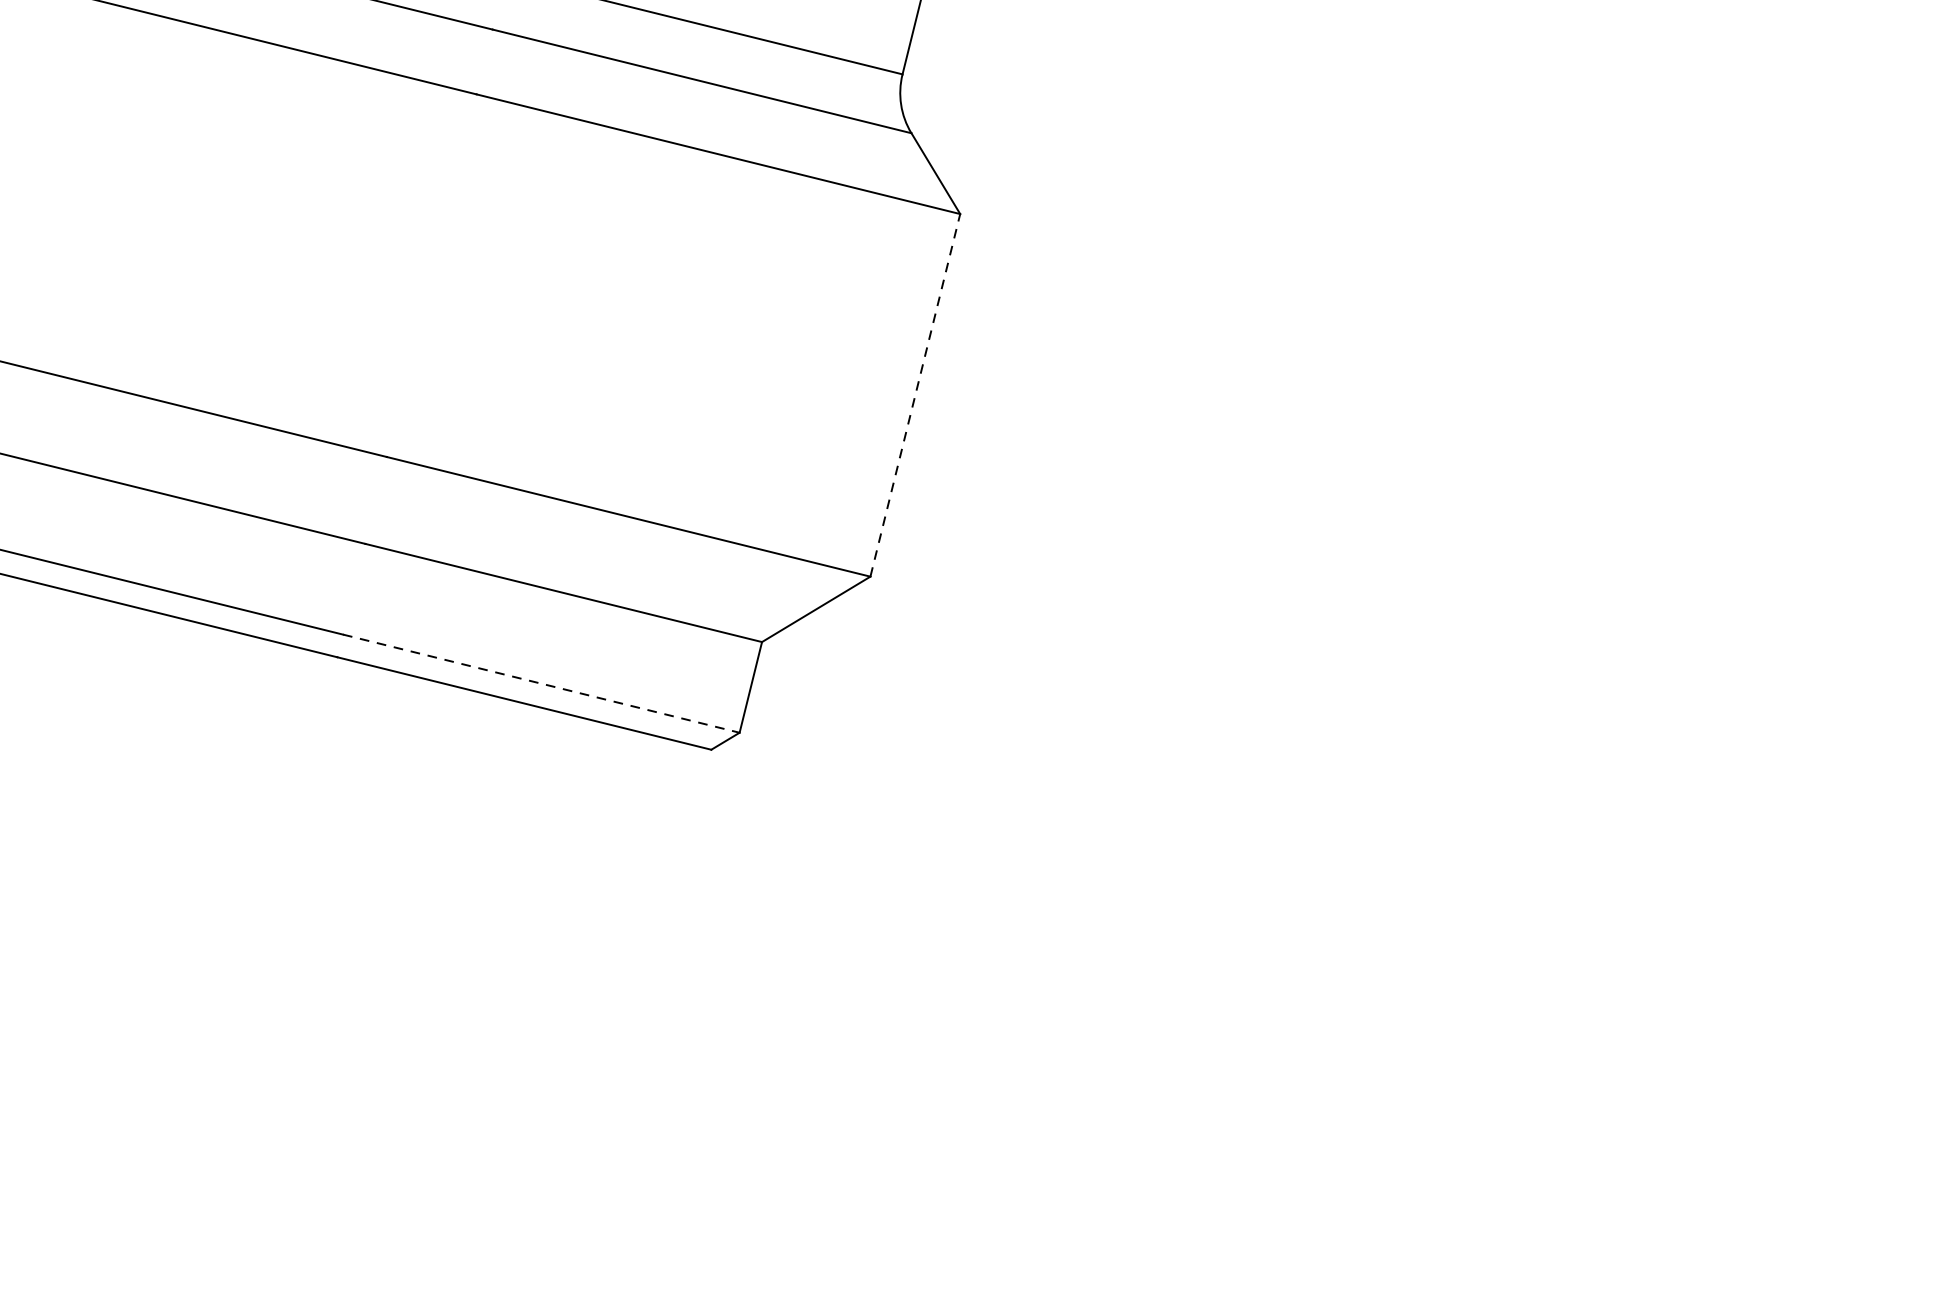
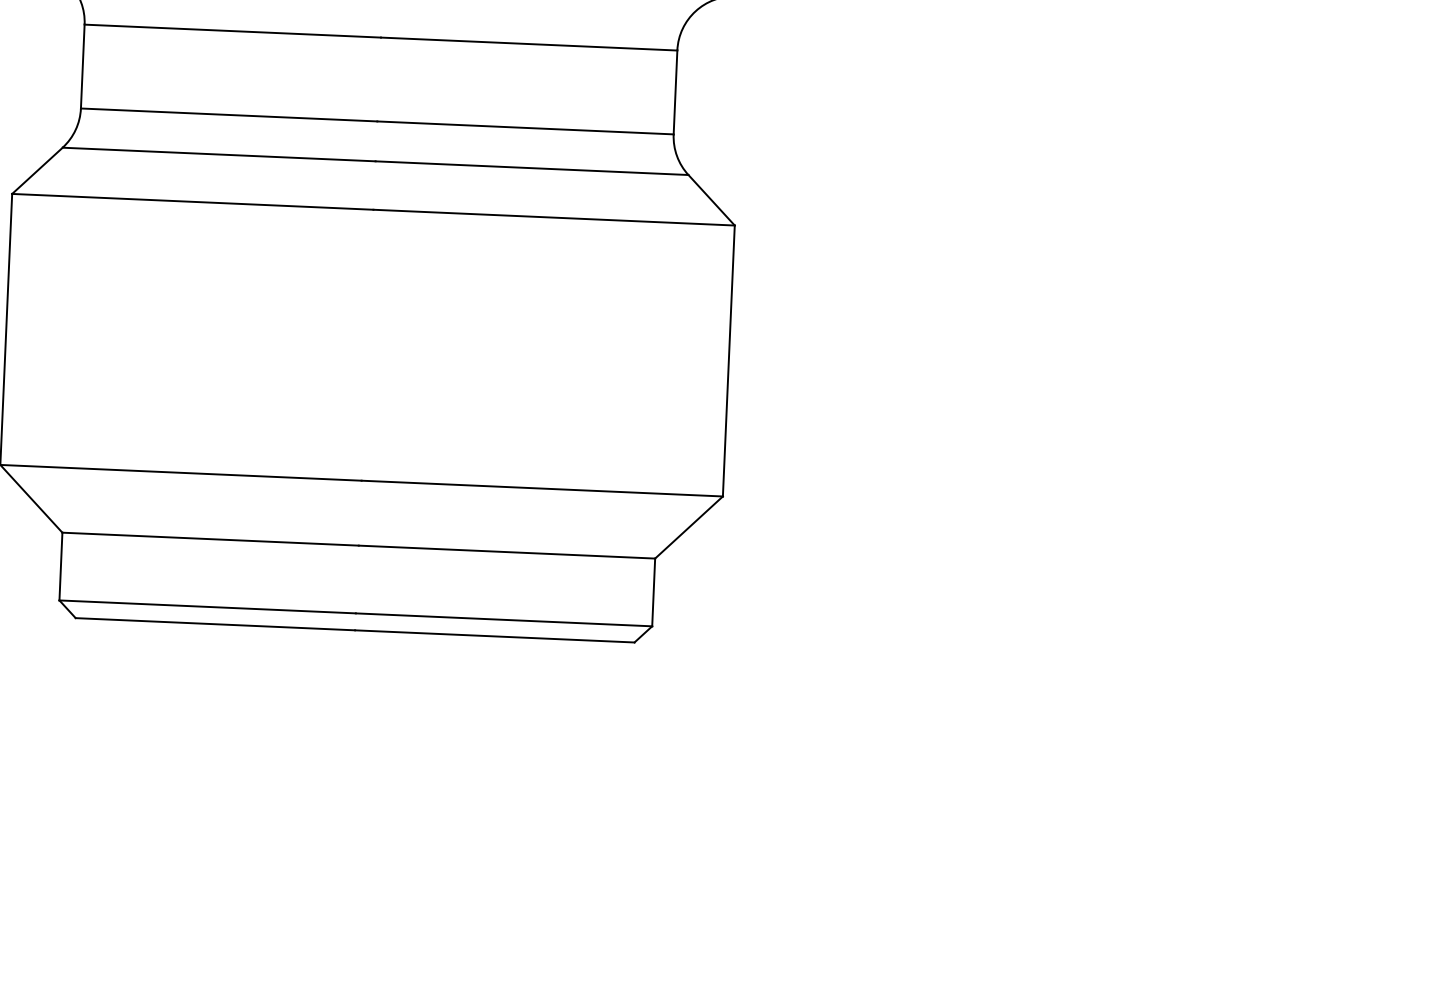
line: (914, 395) -> (728, 361), dashed -> solid
line: (542, 683) -> (504, 619), dashed -> solid

